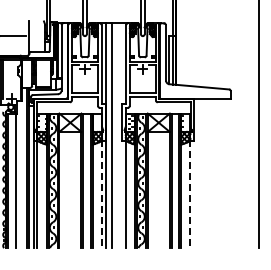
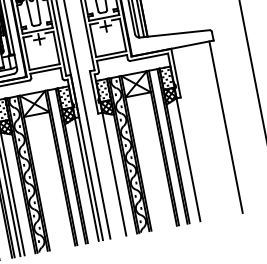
line: (227, 173) -> (226, 127), added
line: (101, 194) -> (86, 179), dashed -> solid
line: (190, 194) -> (188, 159), dashed -> solid

